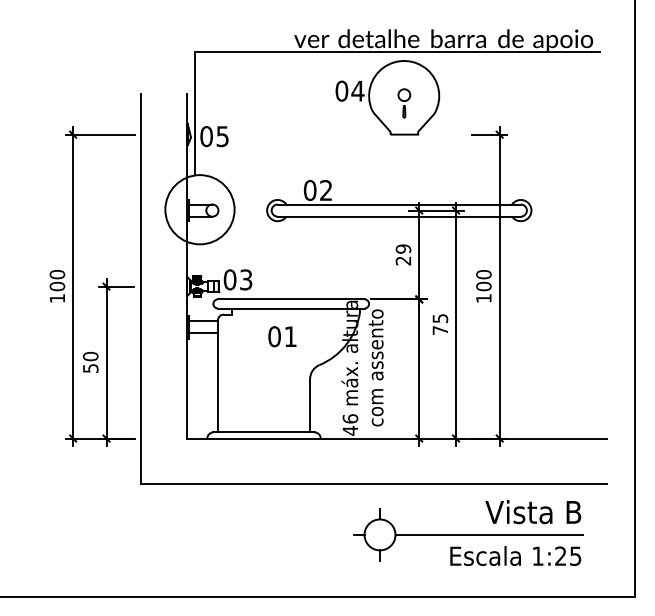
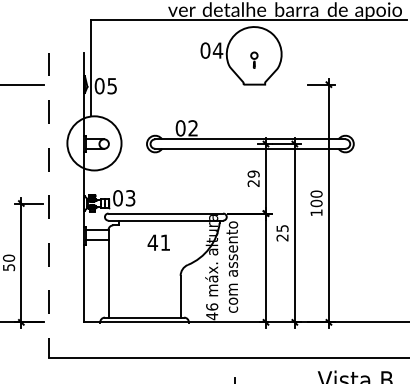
part: (404, 103) -> (254, 60), size x0.7
line: (141, 289) -> (48, 205), solid -> dashed
text: (439, 330) -> (281, 237), 75 -> 25
text: (274, 336) -> (152, 242), 01 -> 41

